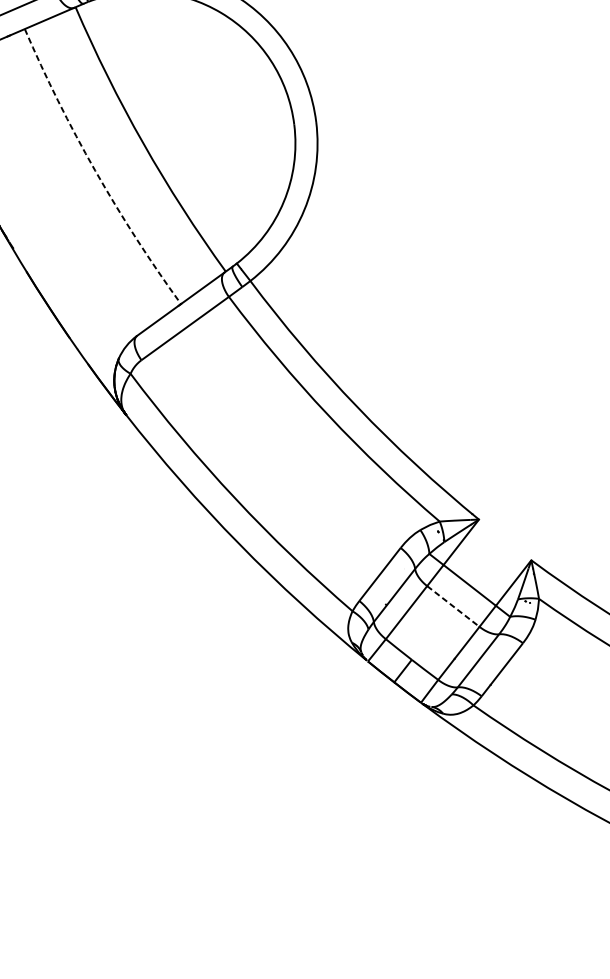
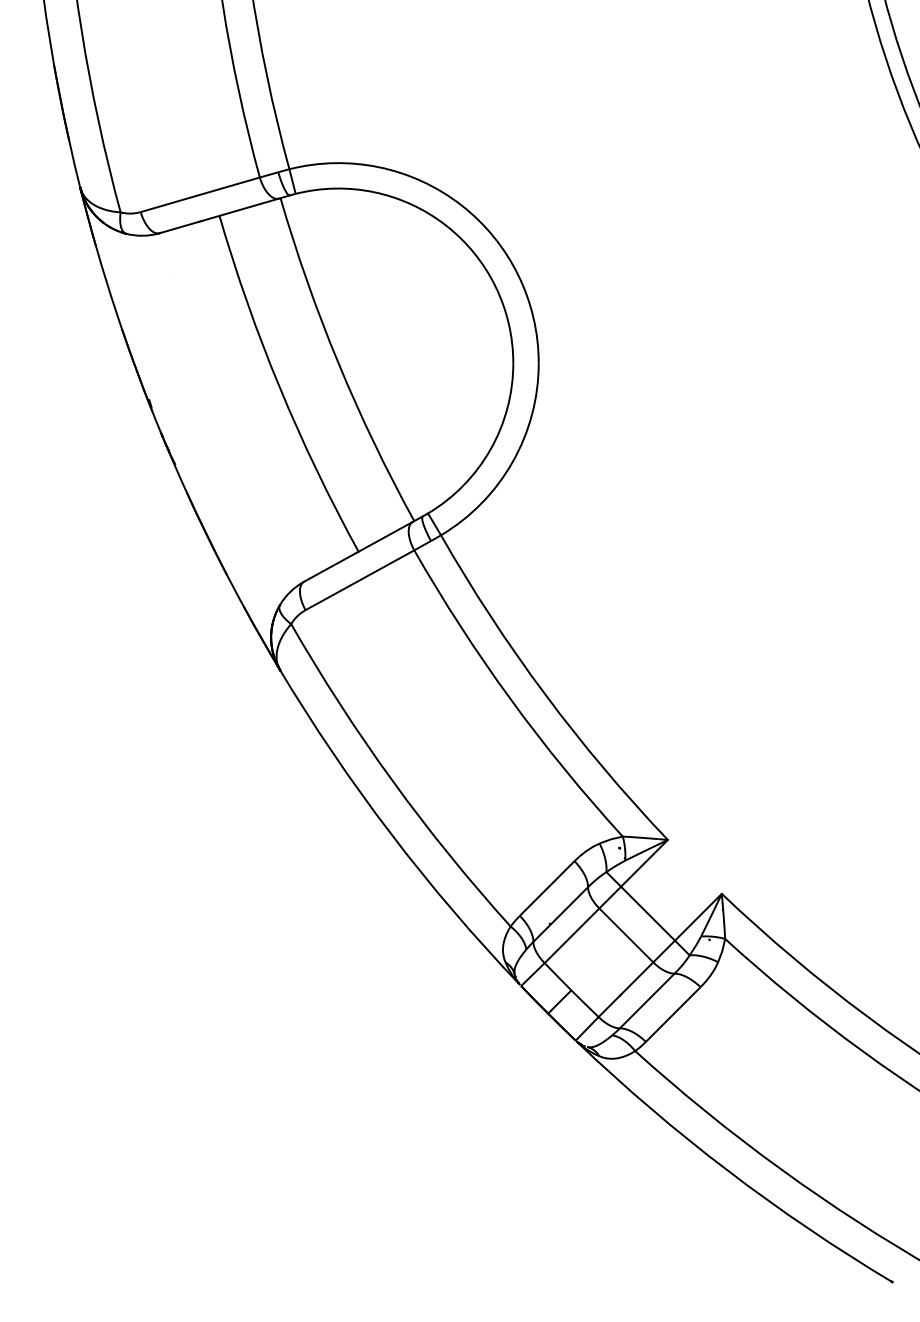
arc: (95, 170) -> (279, 387), dashed -> solid
line: (453, 606) -> (626, 935), dashed -> solid

